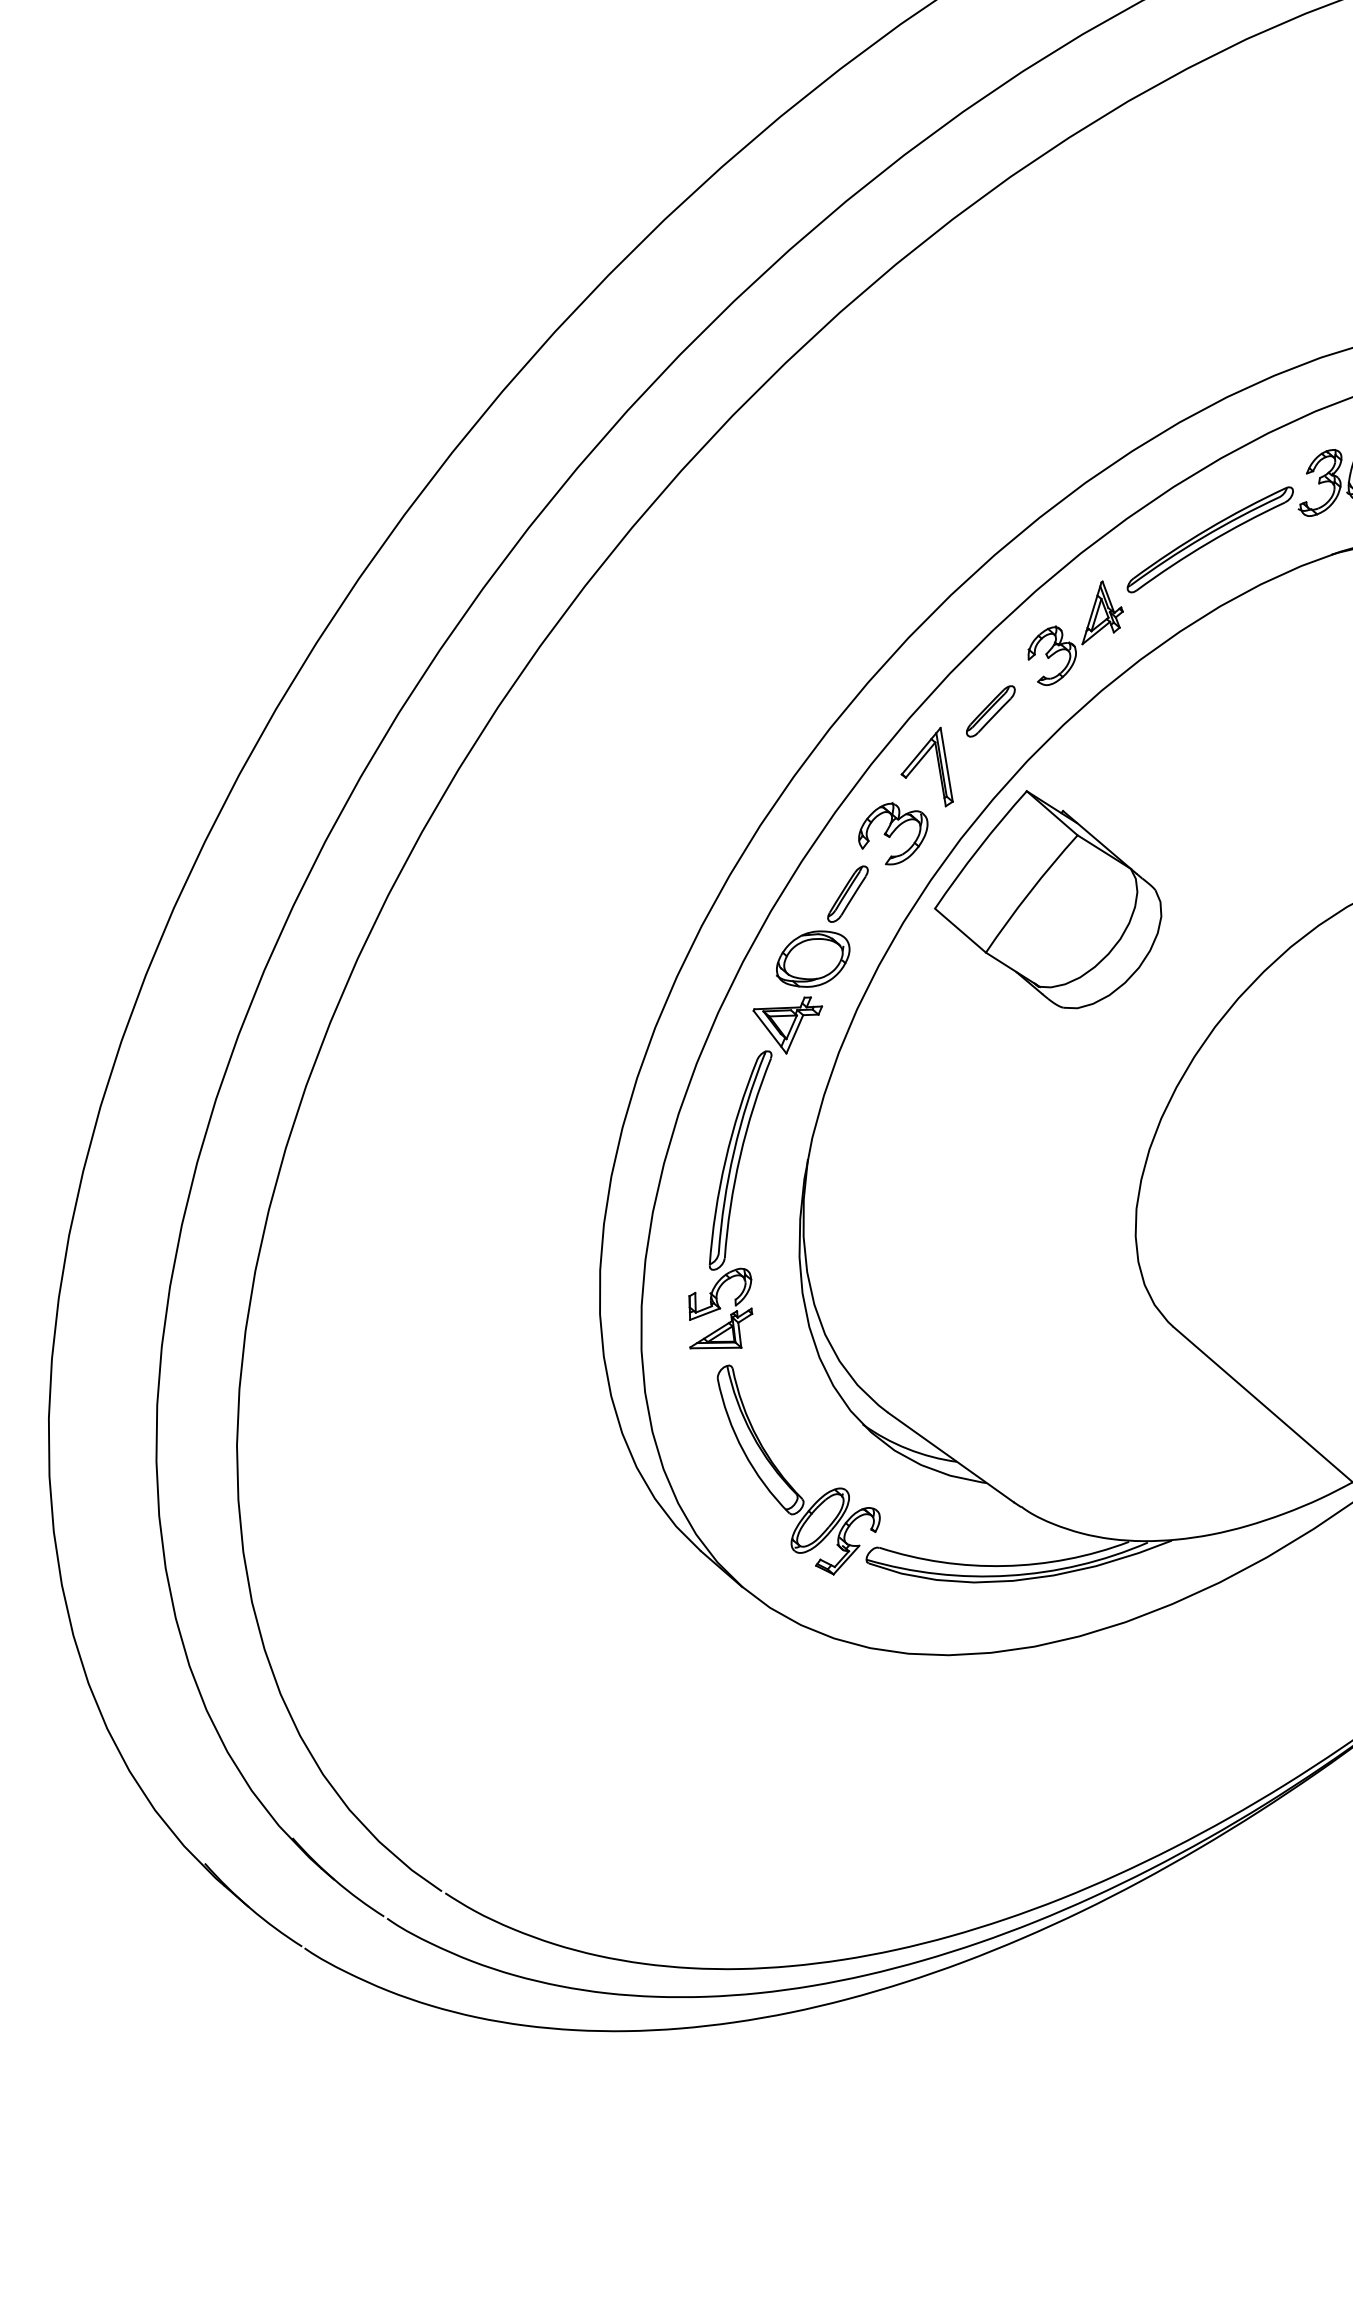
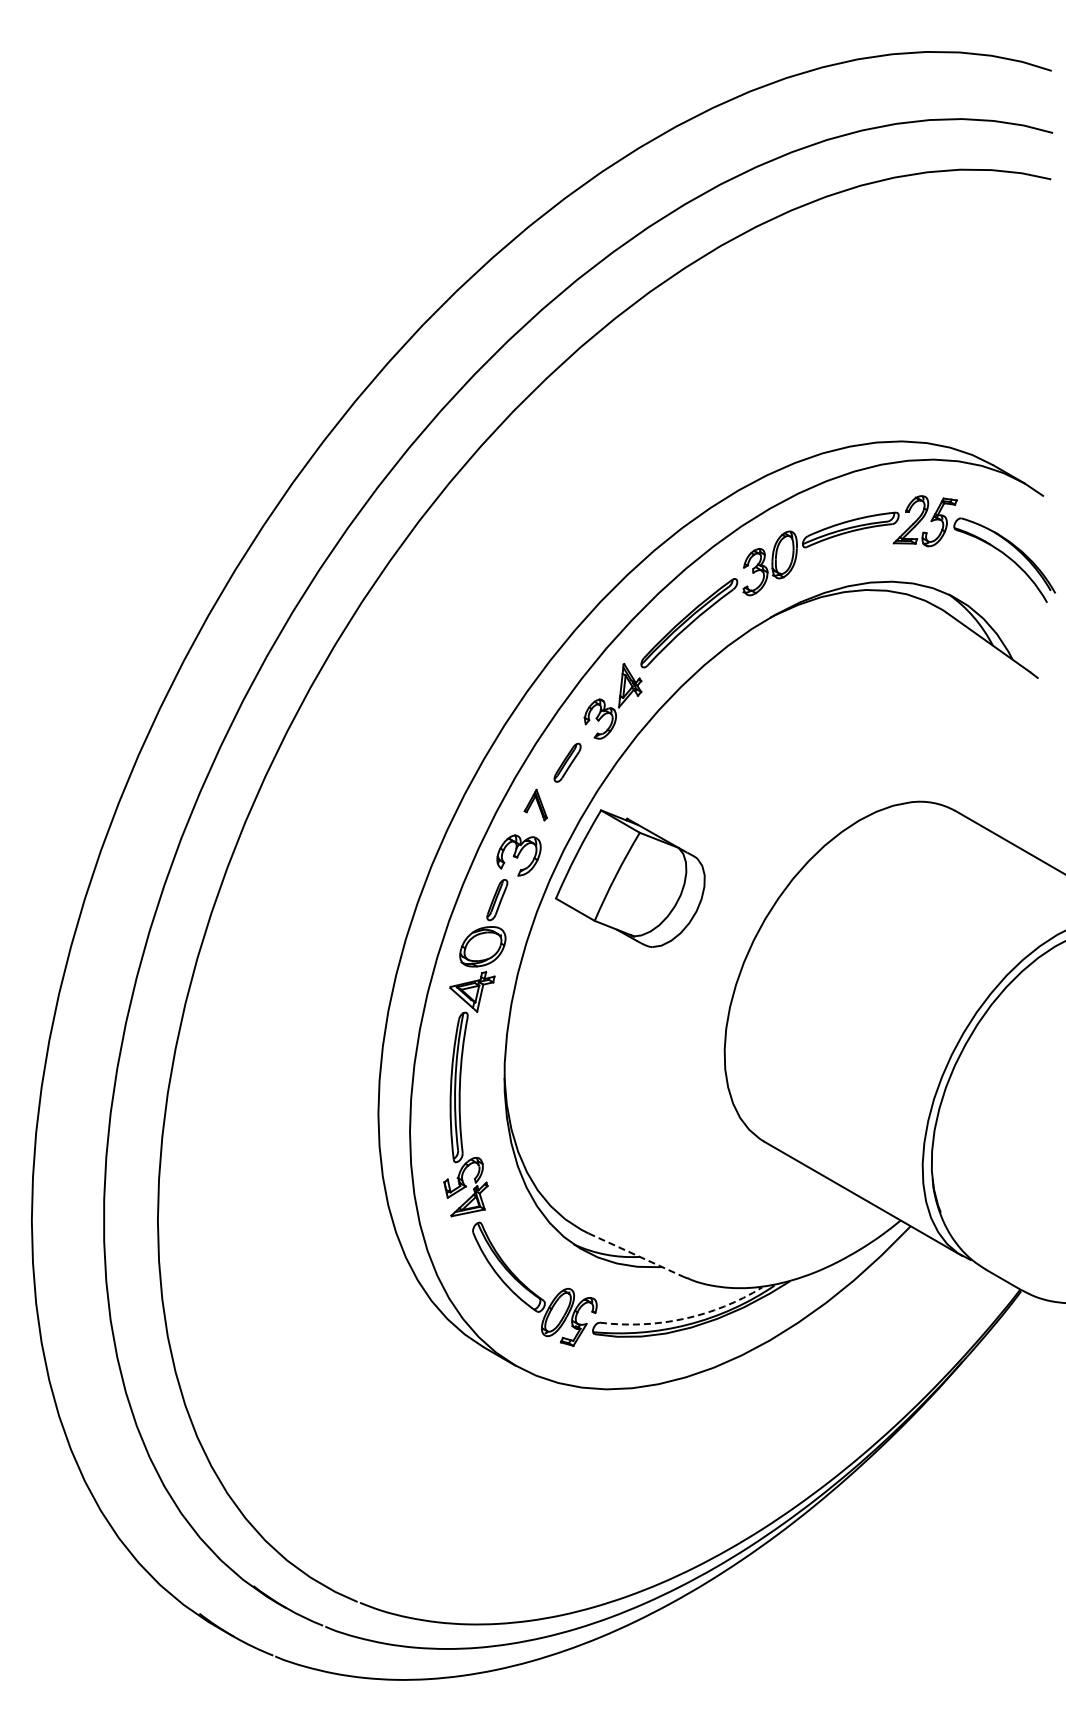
part: (931, 763) -> (535, 804), size x0.6
line: (950, 1458) -> (635, 1255), solid -> dashed
arc: (1005, 1565) -> (684, 1318), solid -> dashed

